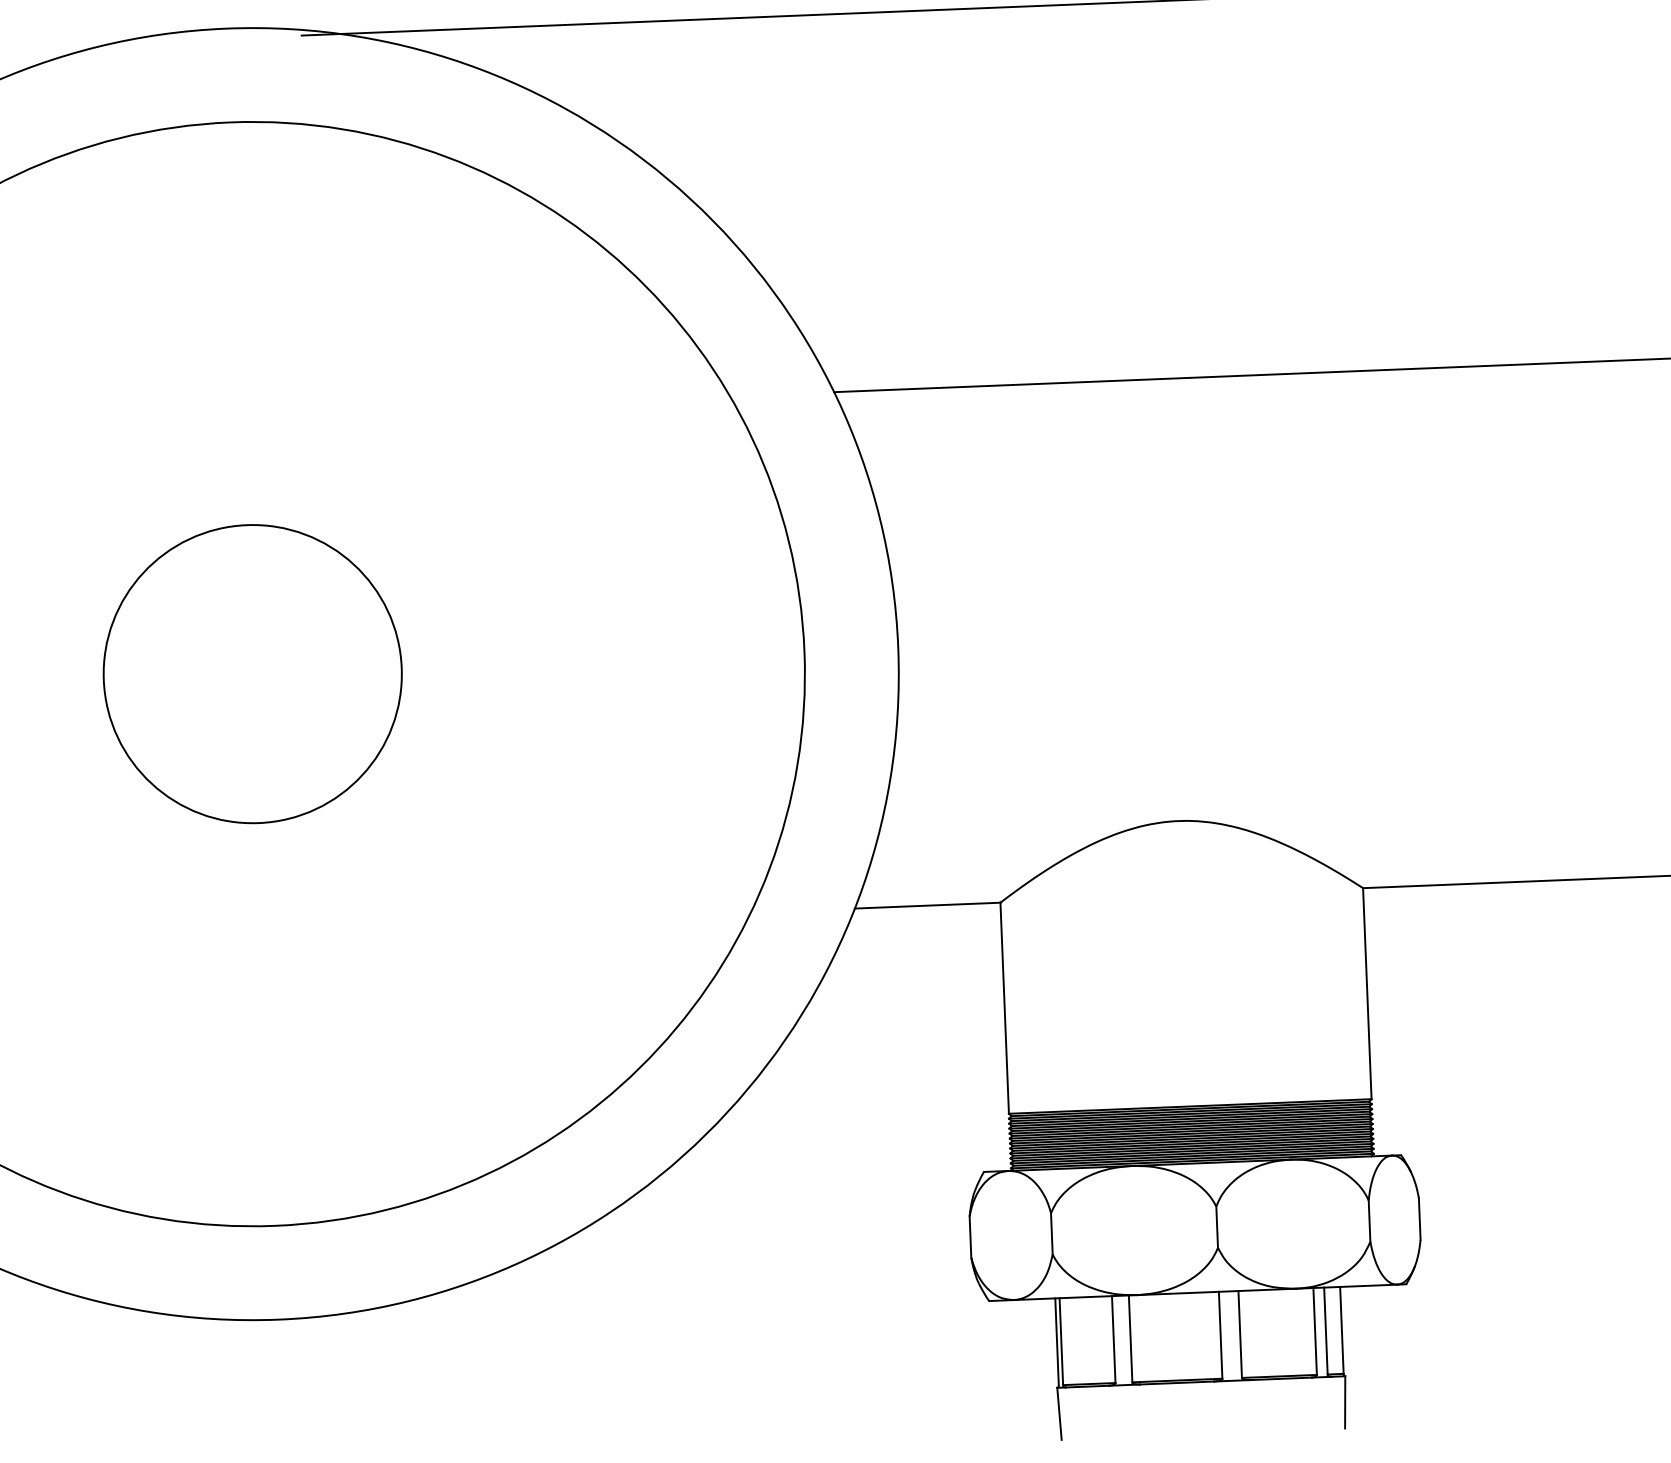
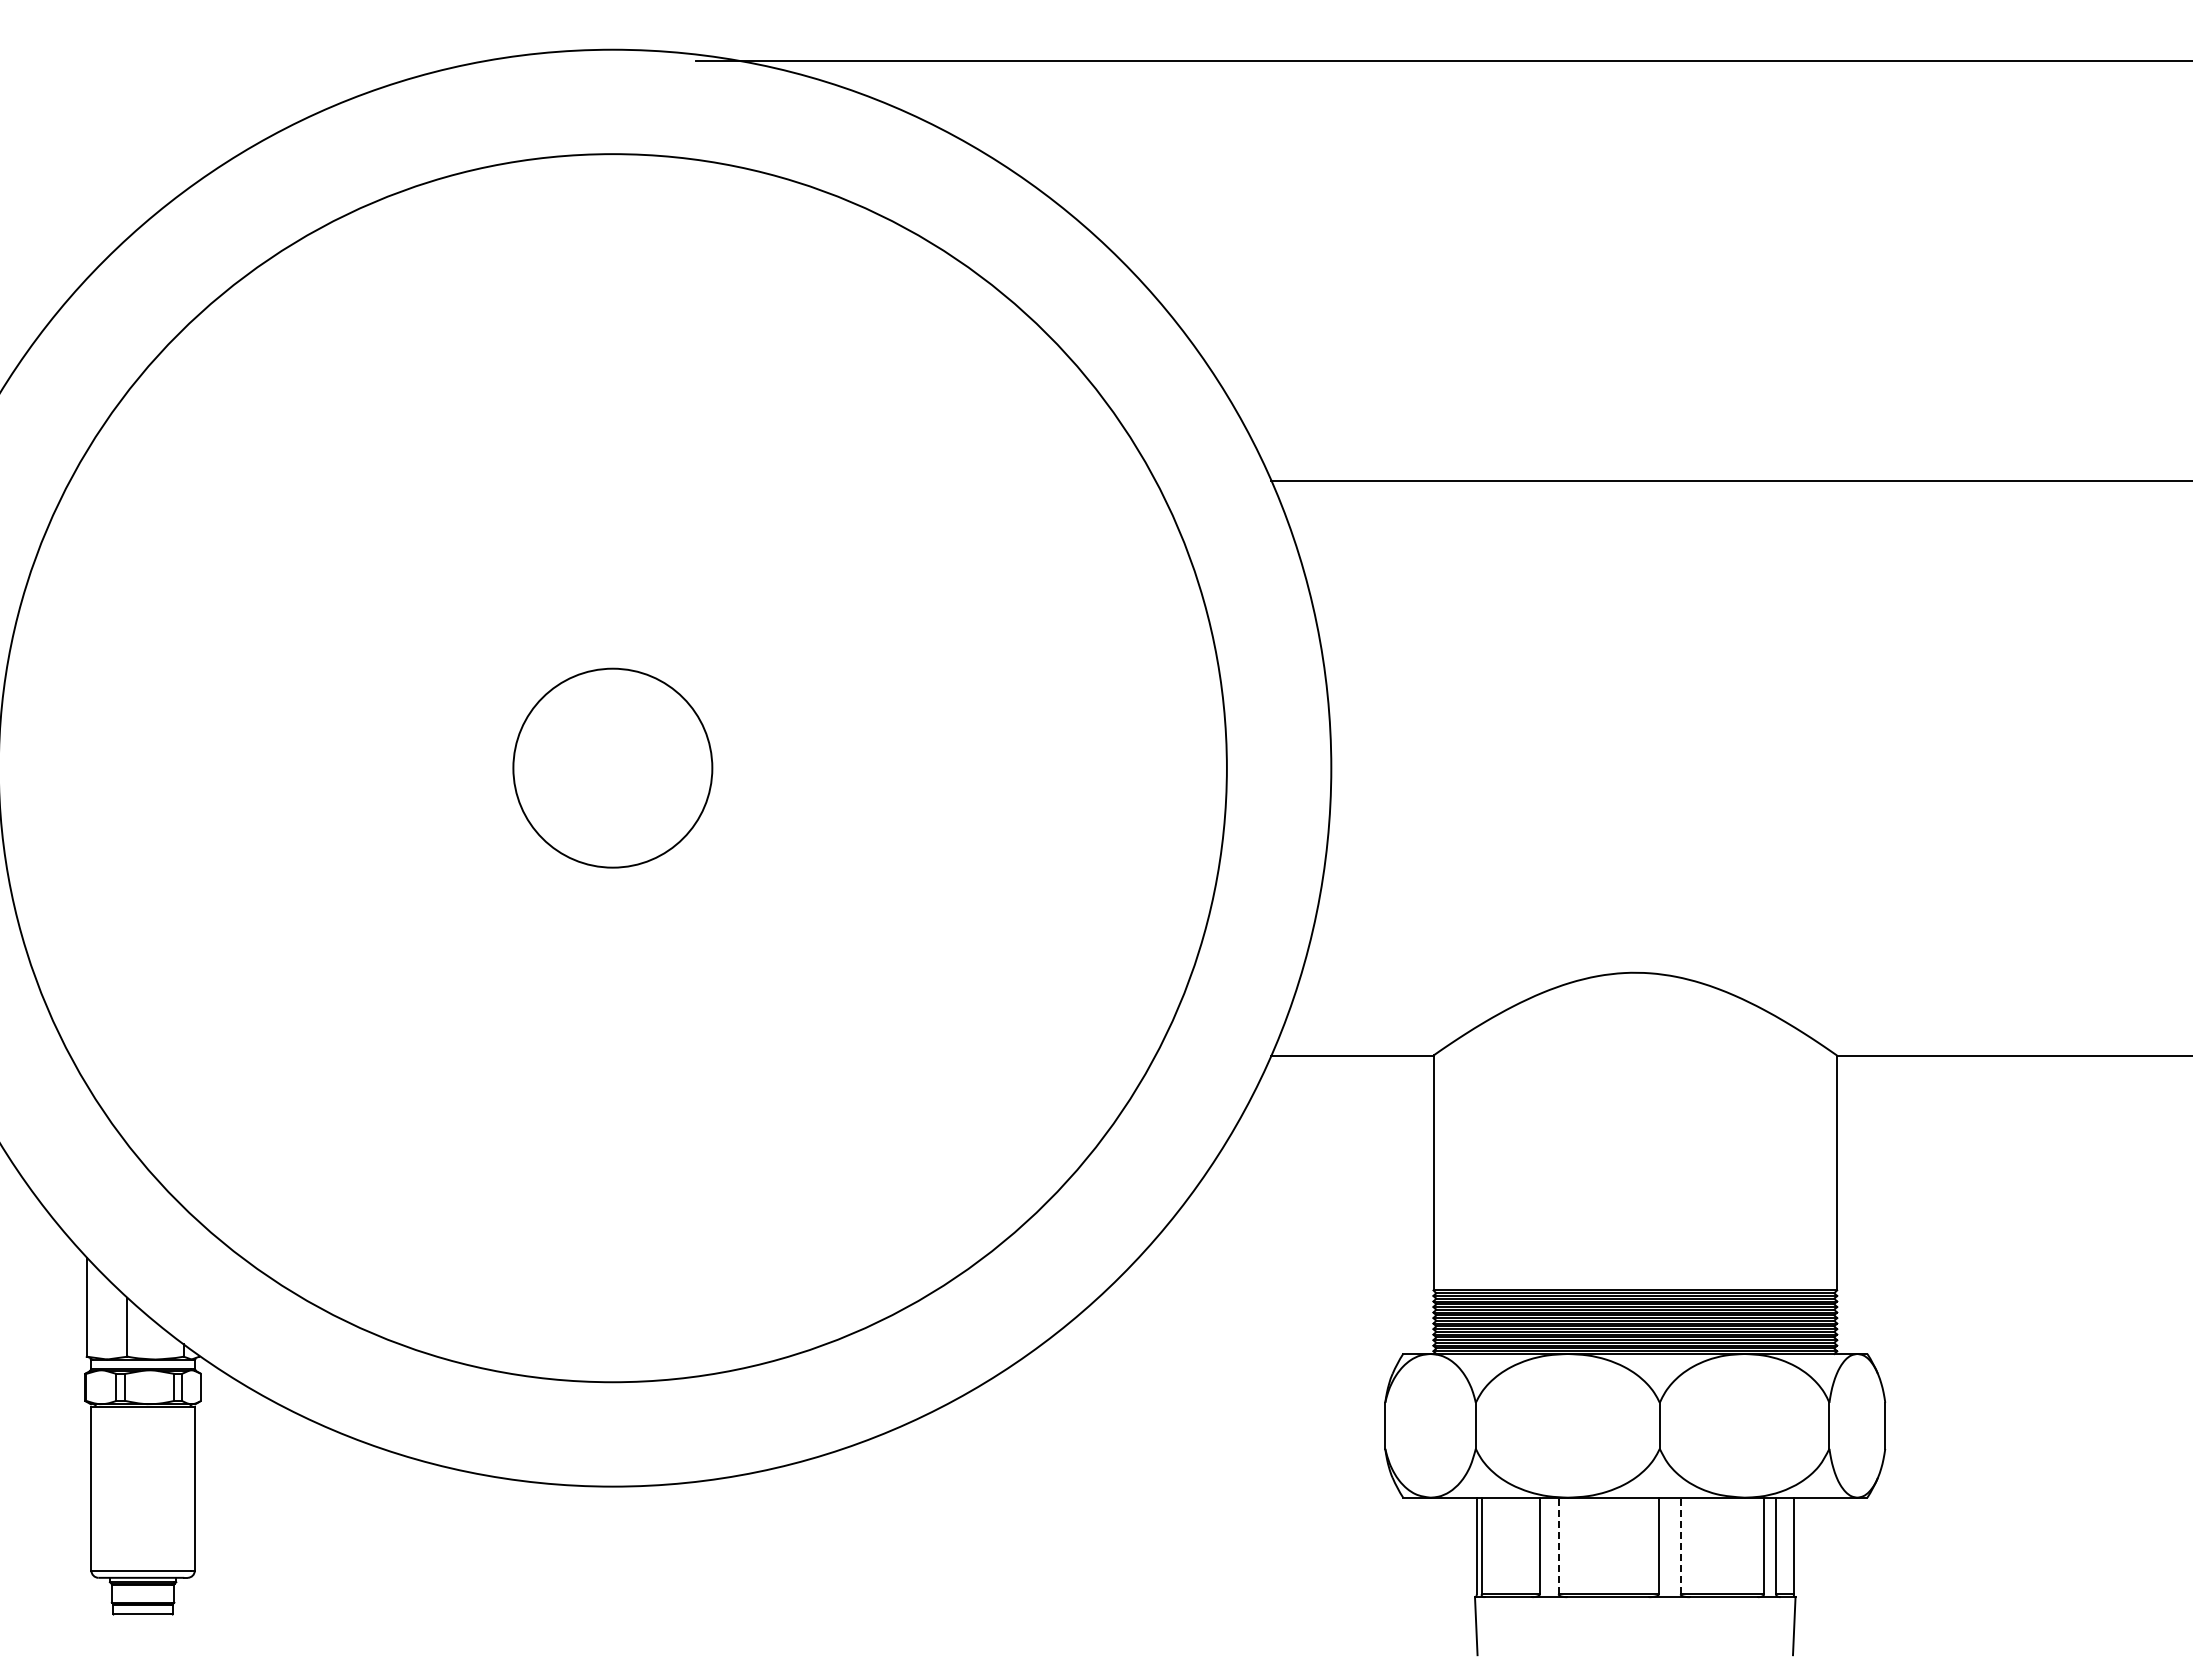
circle: (252, 673) -> (612, 767), size x0.6
line: (1240, 1334) -> (1680, 1545), solid -> dashed
line: (1130, 1338) -> (1558, 1545), solid -> dashed

